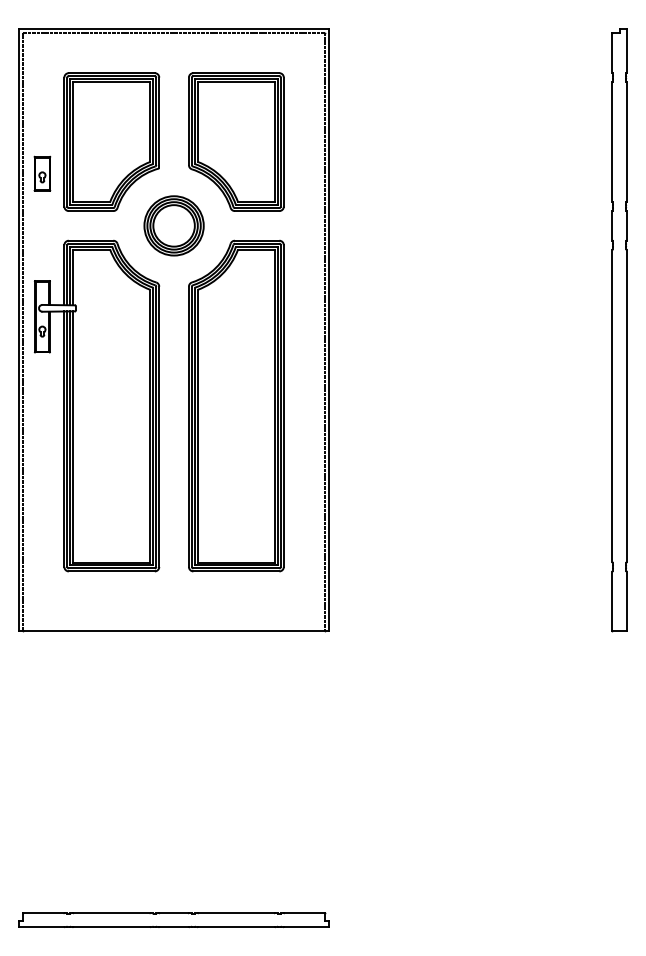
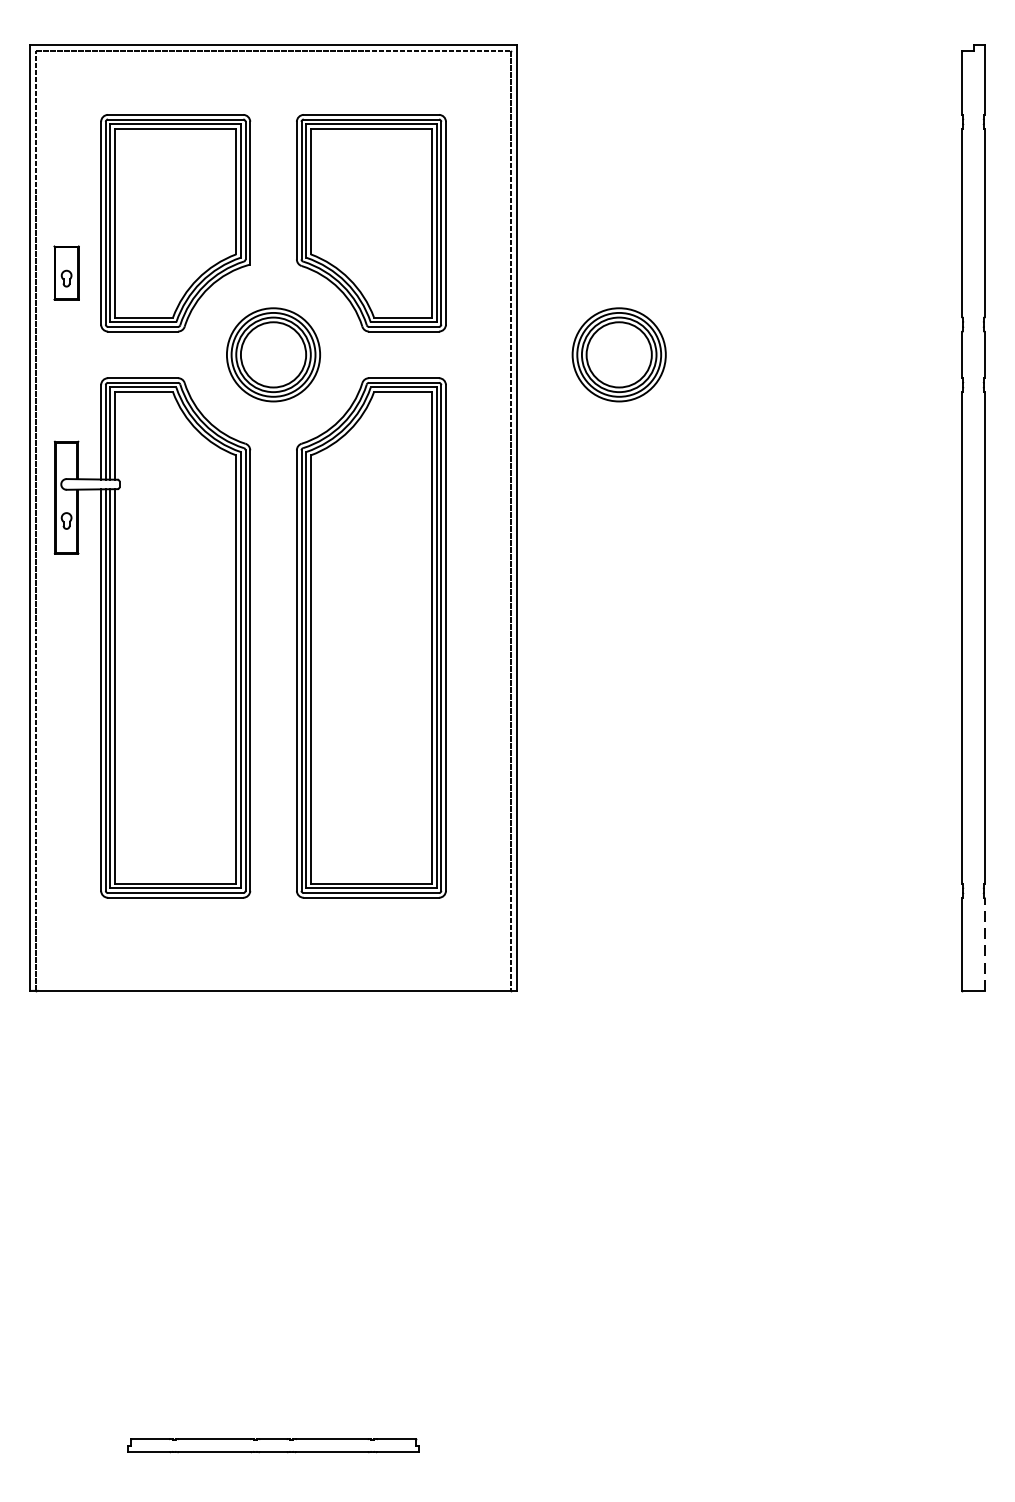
part: (393, 225) -> (618, 354), added
line: (626, 601) -> (984, 945), solid -> dashed
part: (173, 919) -> (272, 1444), size x0.6

